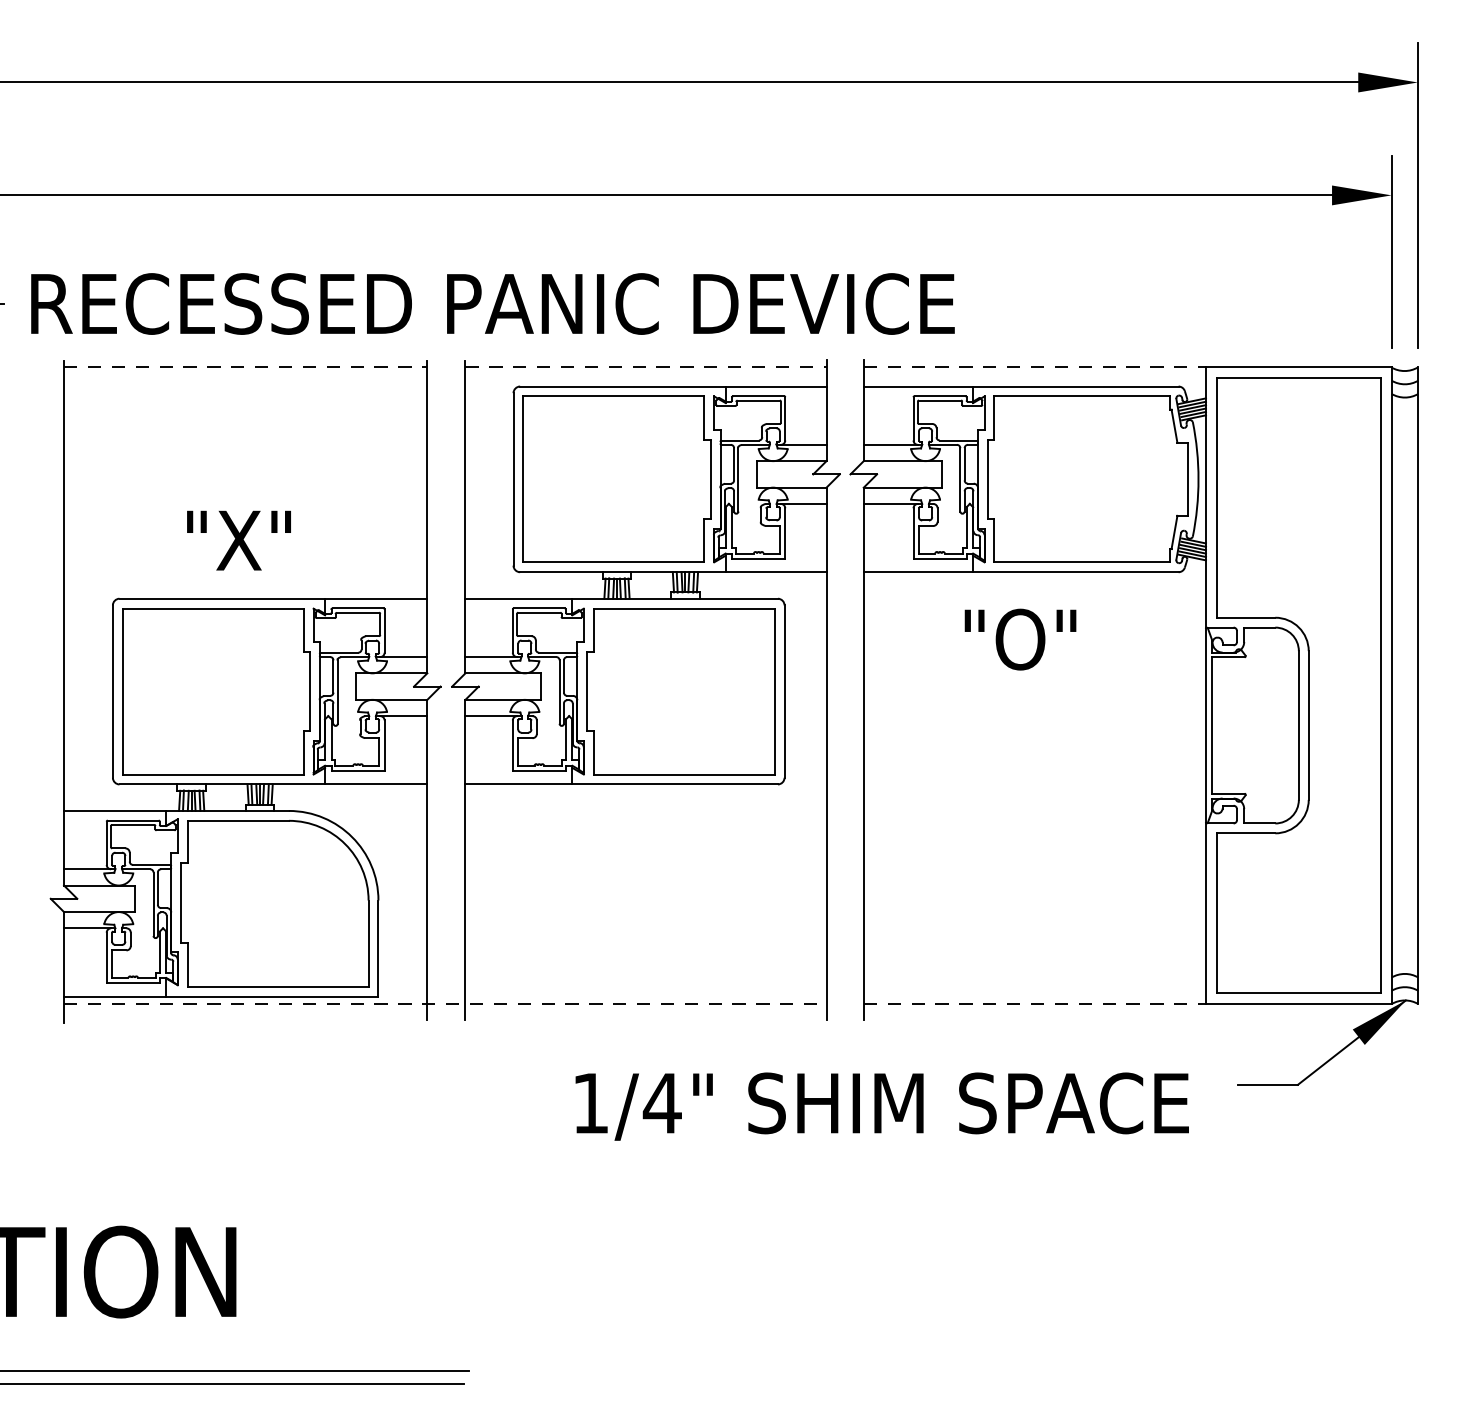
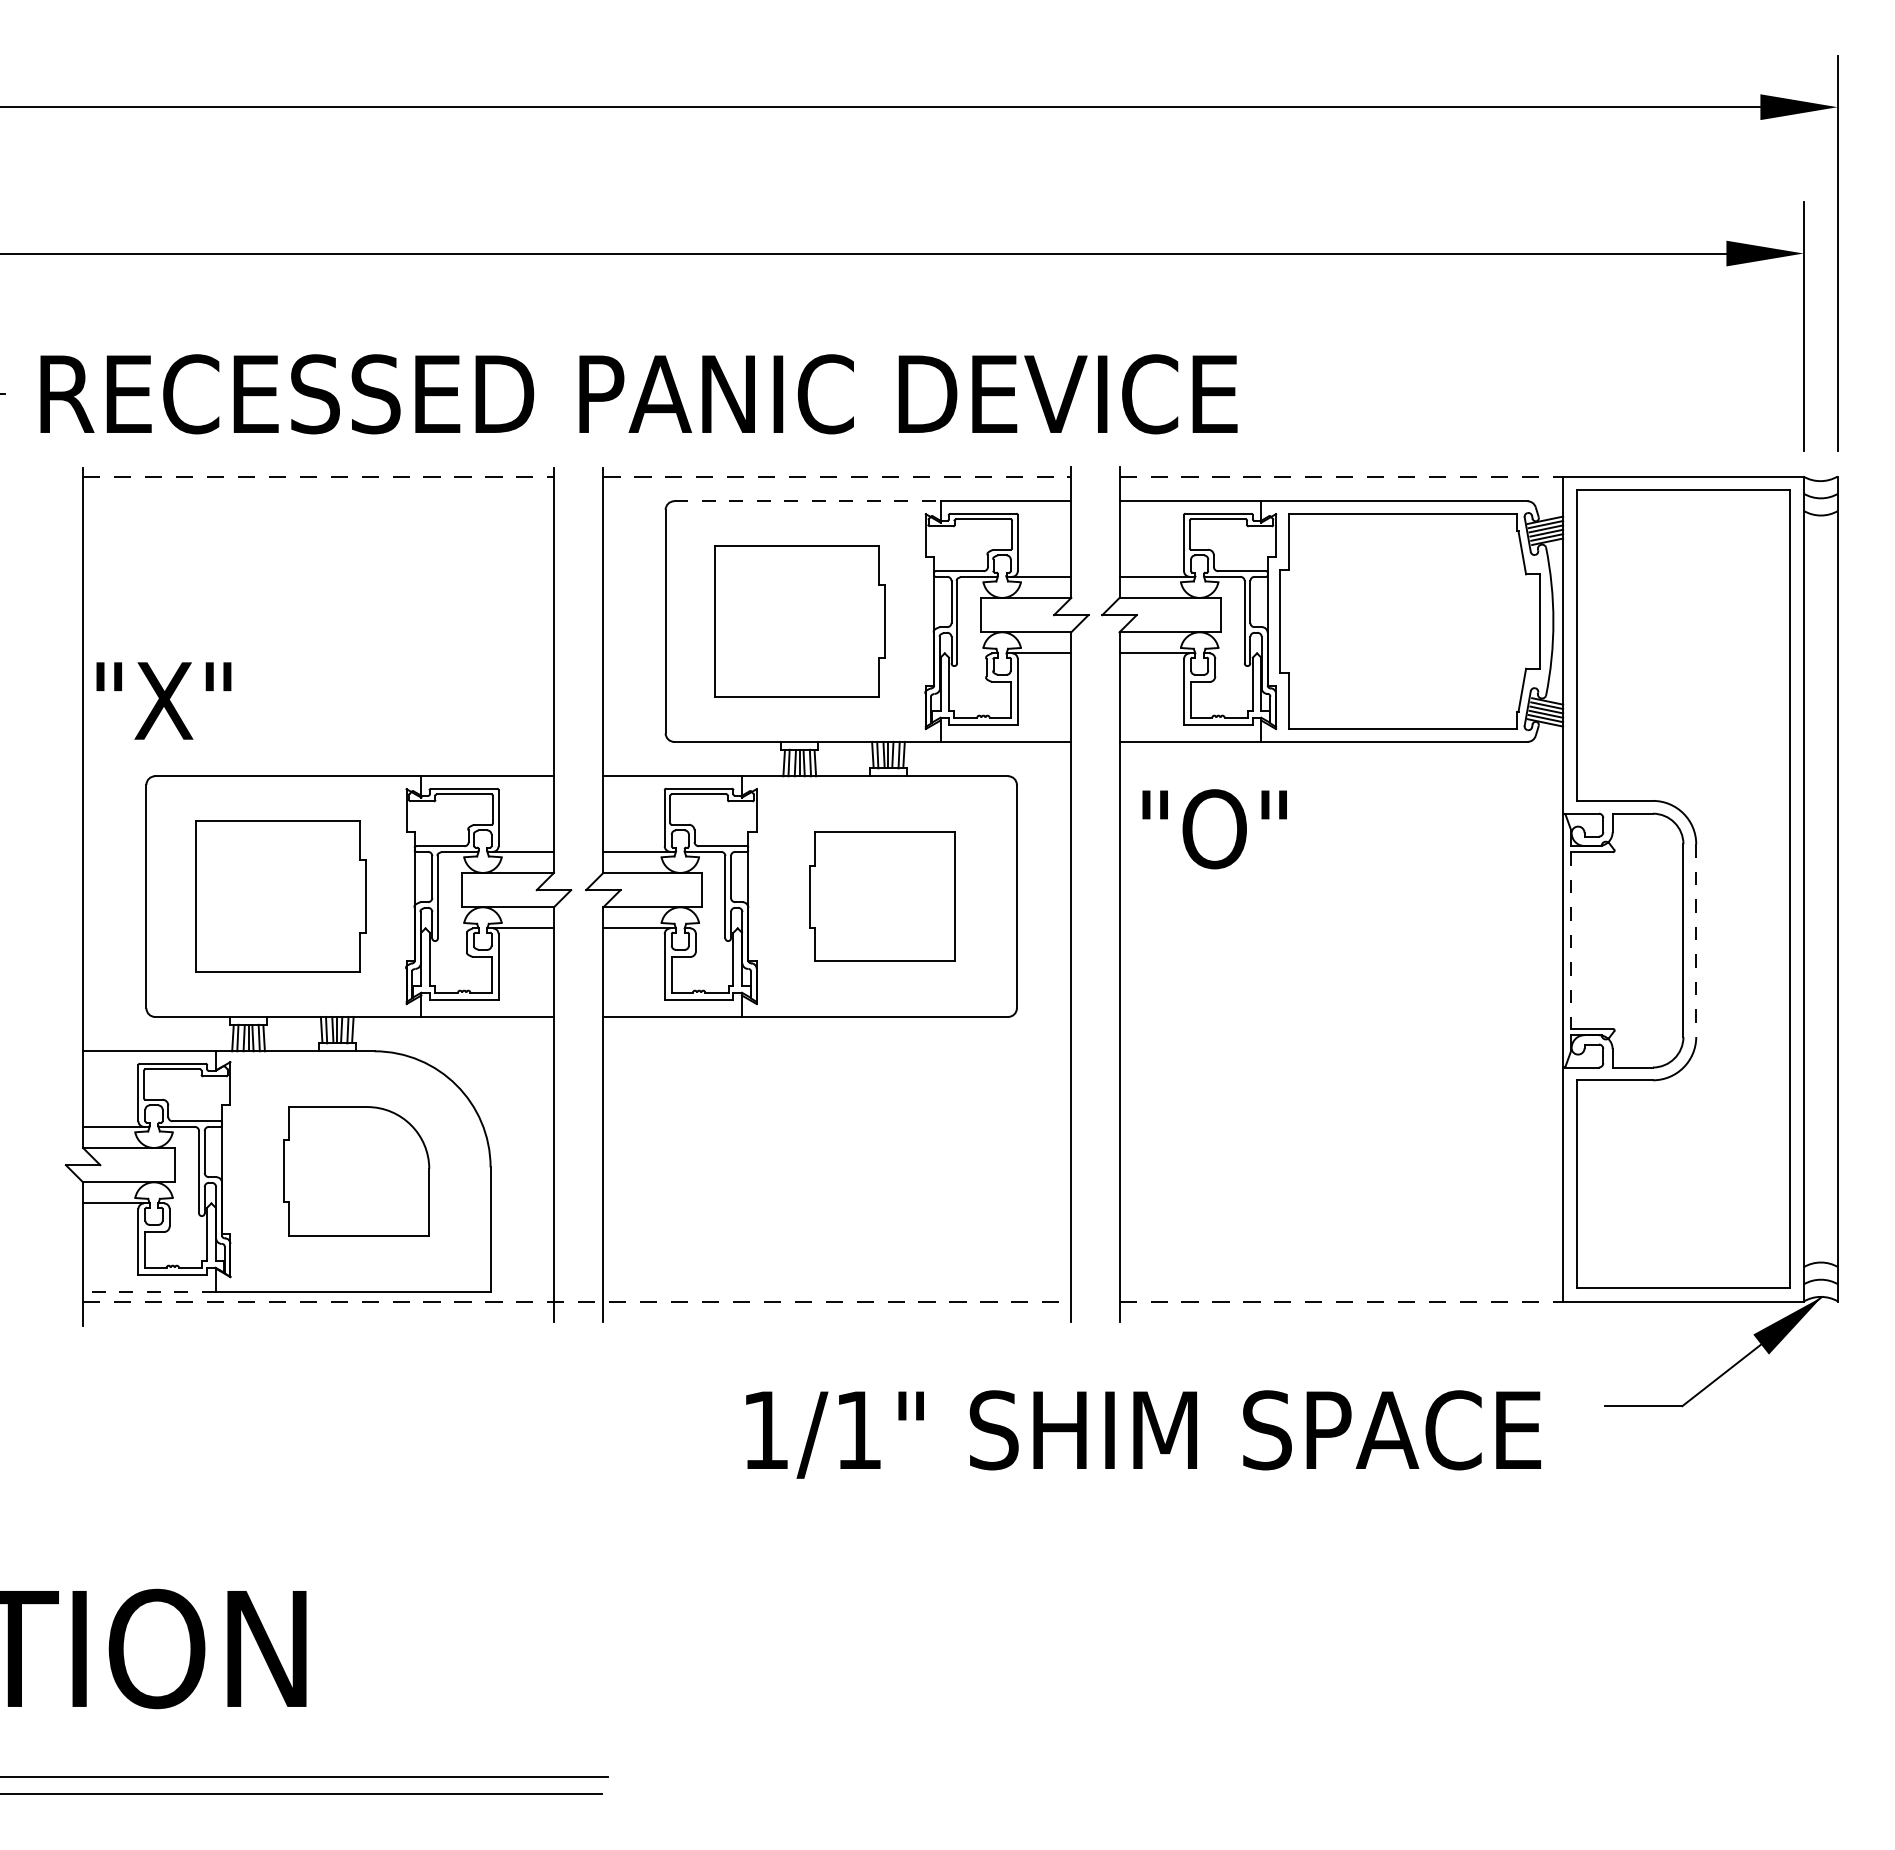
line: (622, 386) -> (807, 501), solid -> dashed
part: (616, 479) -> (799, 621), size x0.7
text: (238, 540) -> (163, 700), moved
text: (1020, 639) -> (1214, 829), moved
part: (216, 691) -> (280, 896), size x0.7
part: (680, 691) -> (882, 896), size x0.6
line: (1212, 726) -> (1571, 941), solid -> dashed
line: (1308, 726) -> (1696, 941), solid -> dashed
part: (274, 903) -> (356, 1171), size x0.6
line: (114, 996) -> (148, 1291), solid -> dashed
text: (662, 1102) -> (858, 1429), 1/4" -> 1/1"

